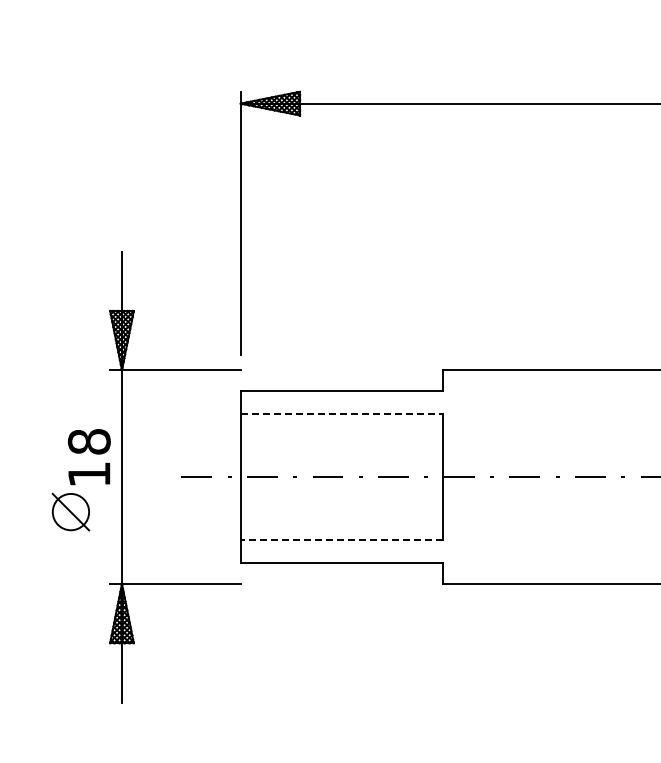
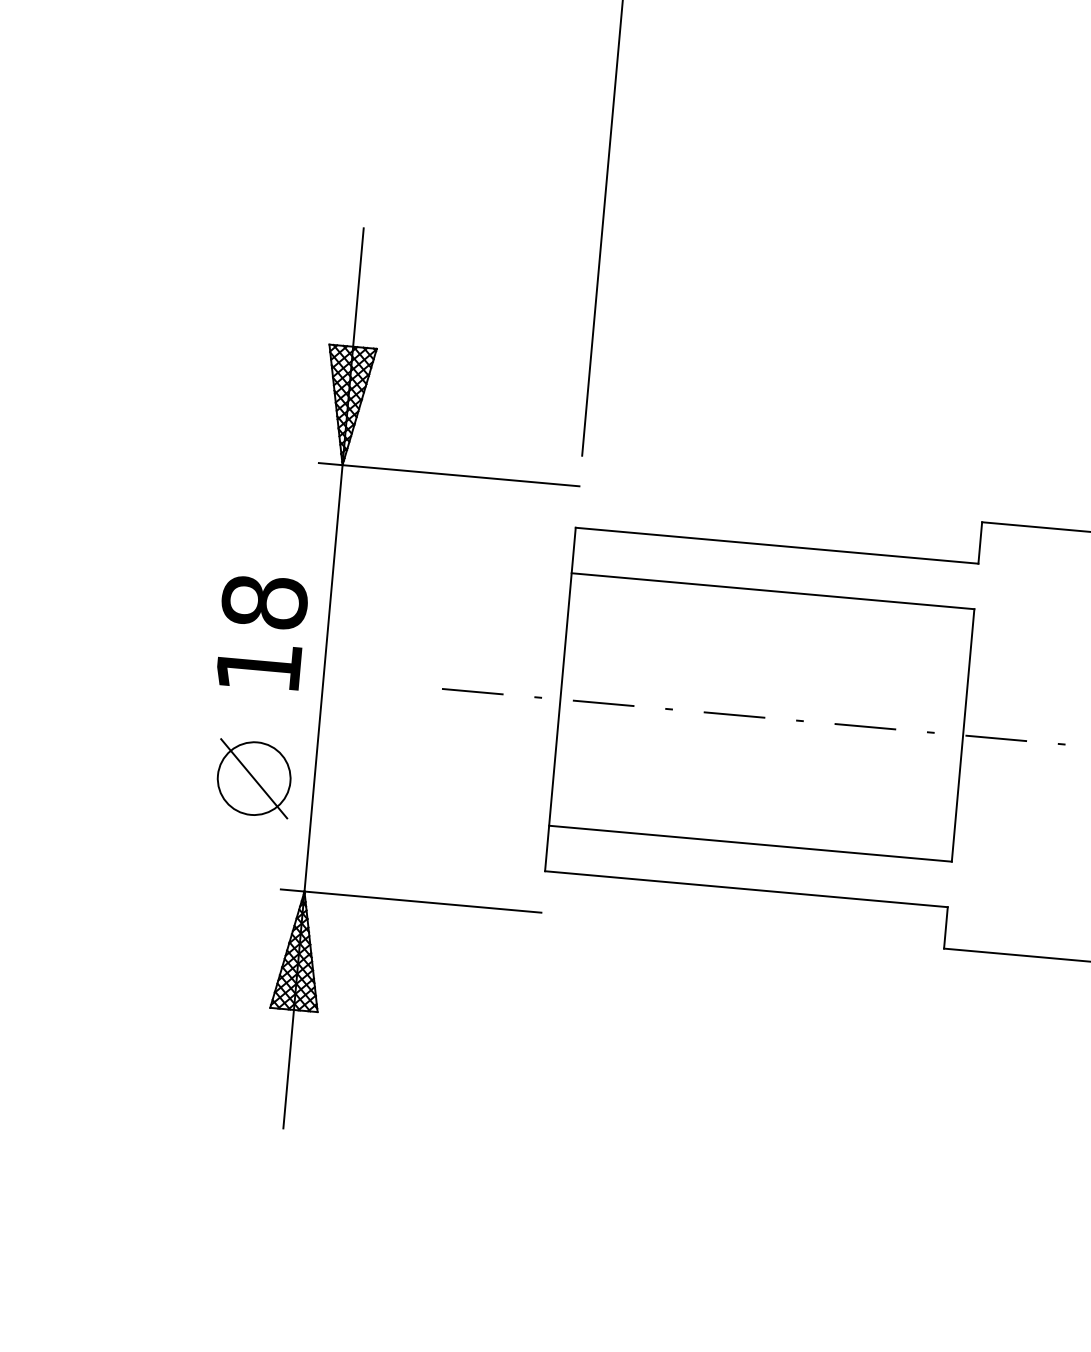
line: (341, 413) -> (772, 590), dashed -> solid
part: (70, 511) -> (253, 777), moved
line: (341, 540) -> (750, 843), dashed -> solid

